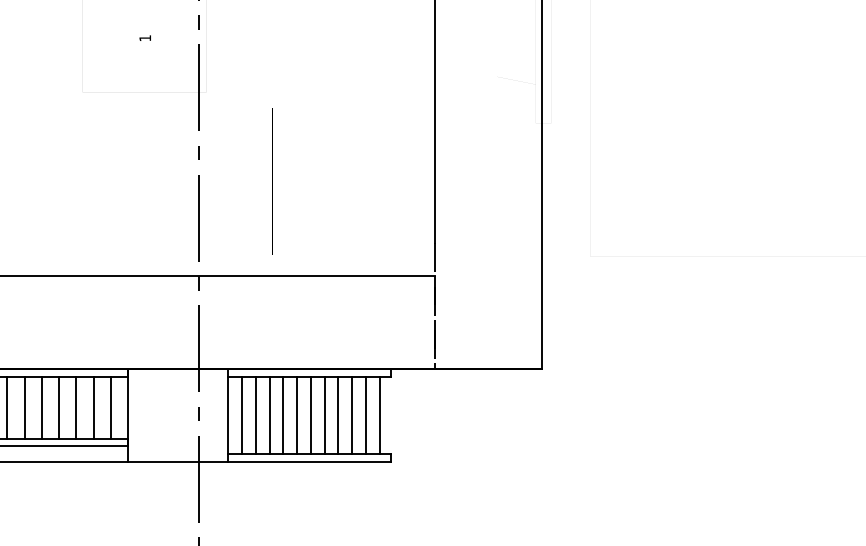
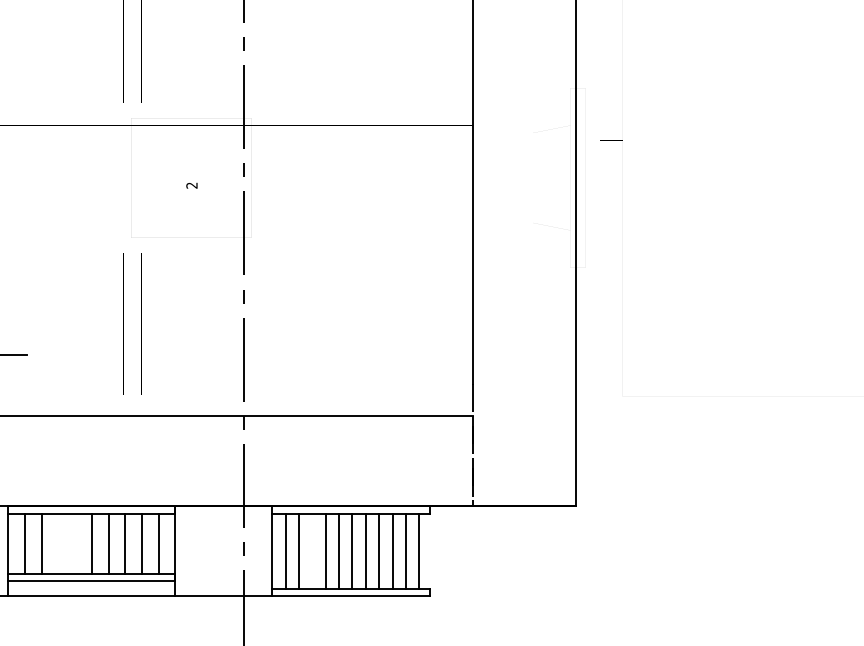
text: (144, 38) -> (191, 185), 1 -> 2
line: (7, 407) -> (58, 543), removed
line: (25, 407) -> (75, 543), removed
line: (269, 414) -> (312, 550), removed

